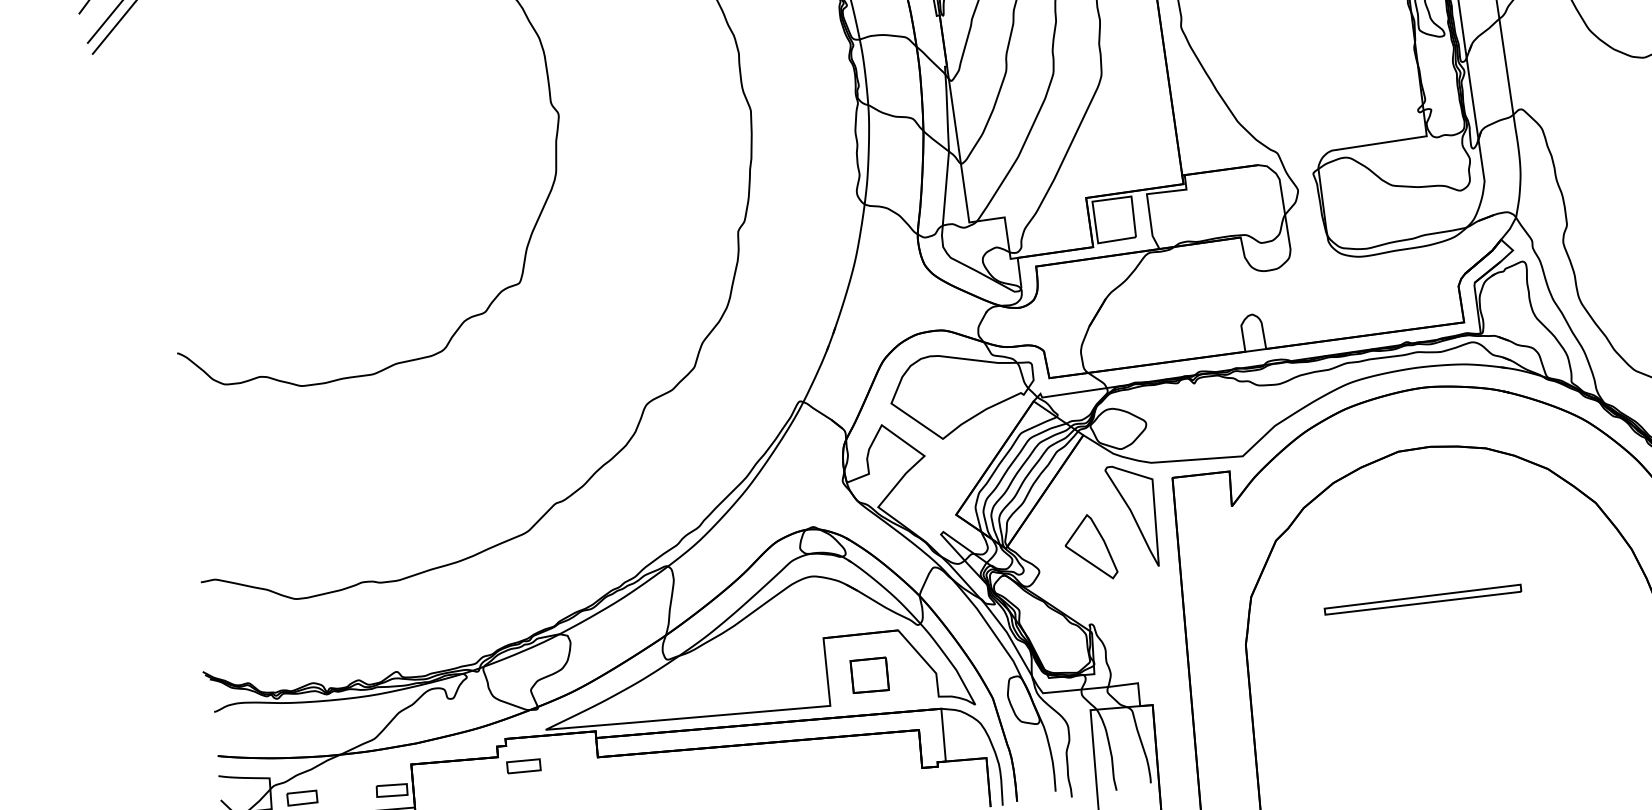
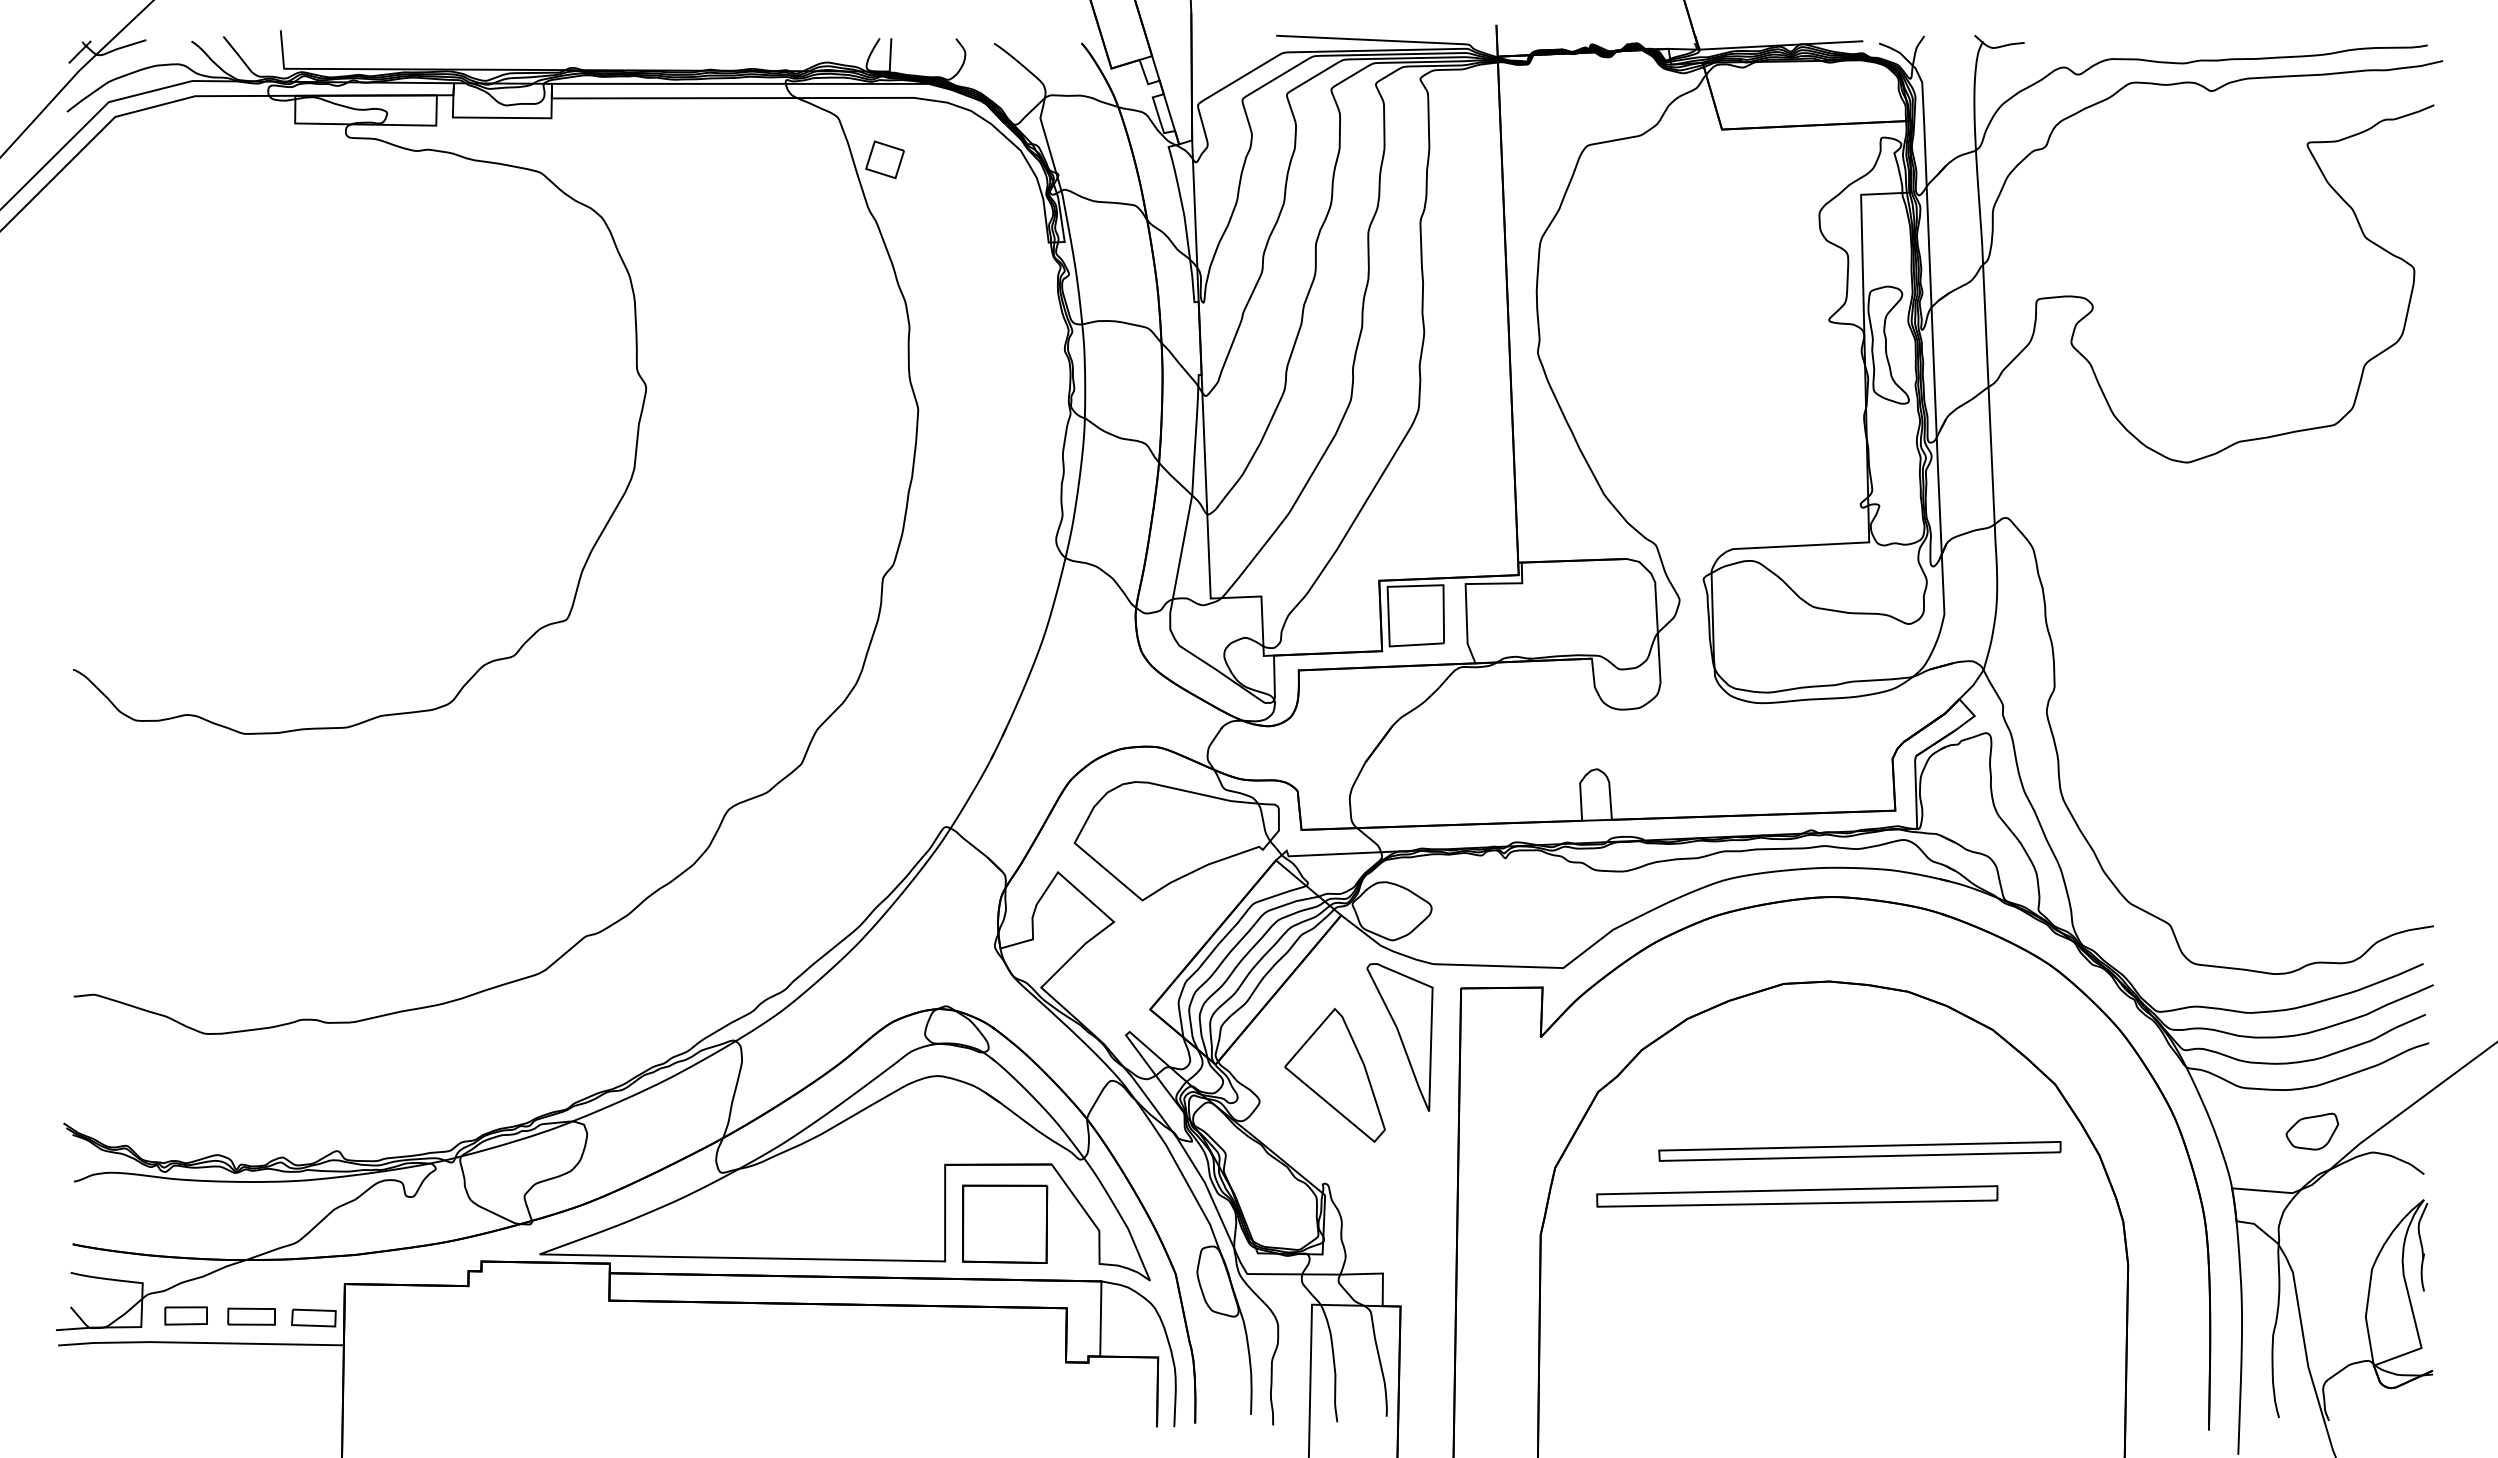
part: (1089, 547) -> (1334, 1074), size x1.43
part: (1463, 563) -> (1859, 1151), added
part: (1423, 599) -> (1797, 1196), size x1.43
part: (869, 675) -> (1005, 1223), size x1.67
part: (523, 766) -> (251, 1316), moved

